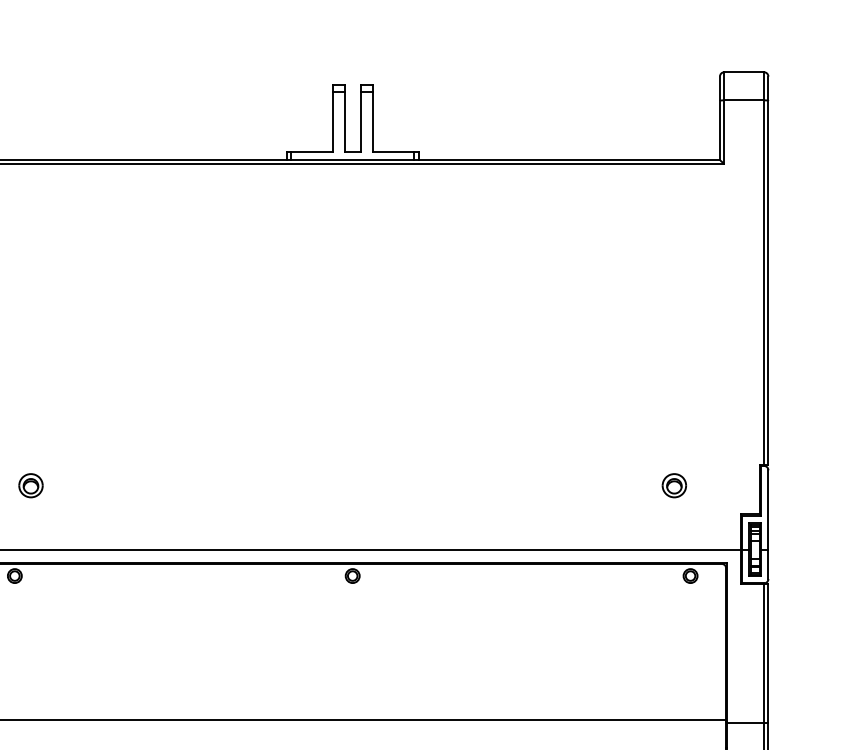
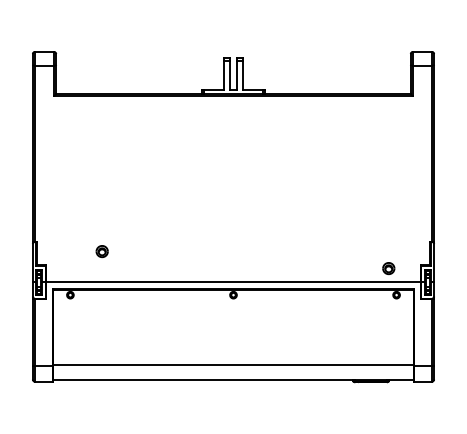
part: (29, 485) -> (101, 251), moved
part: (673, 485) -> (388, 268), moved

